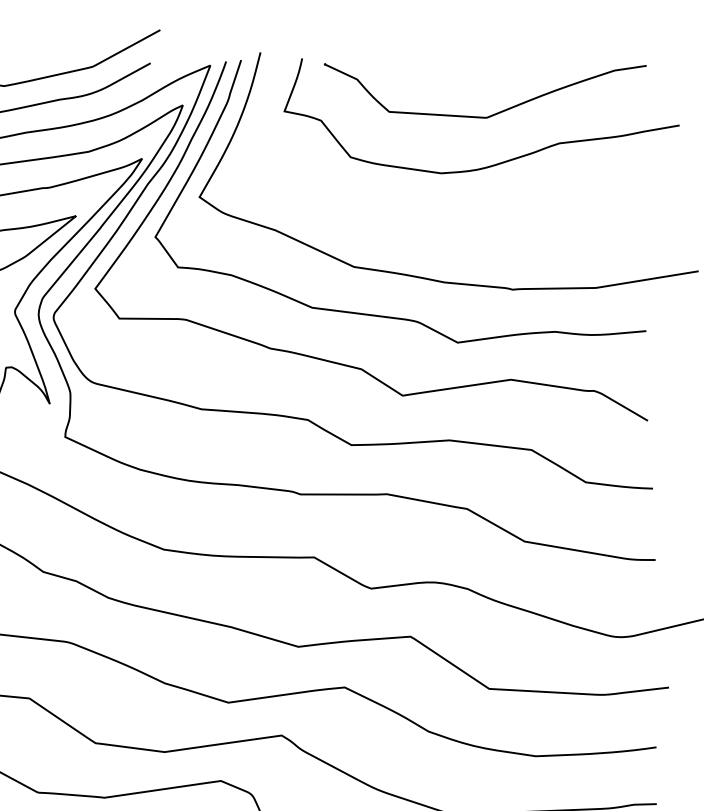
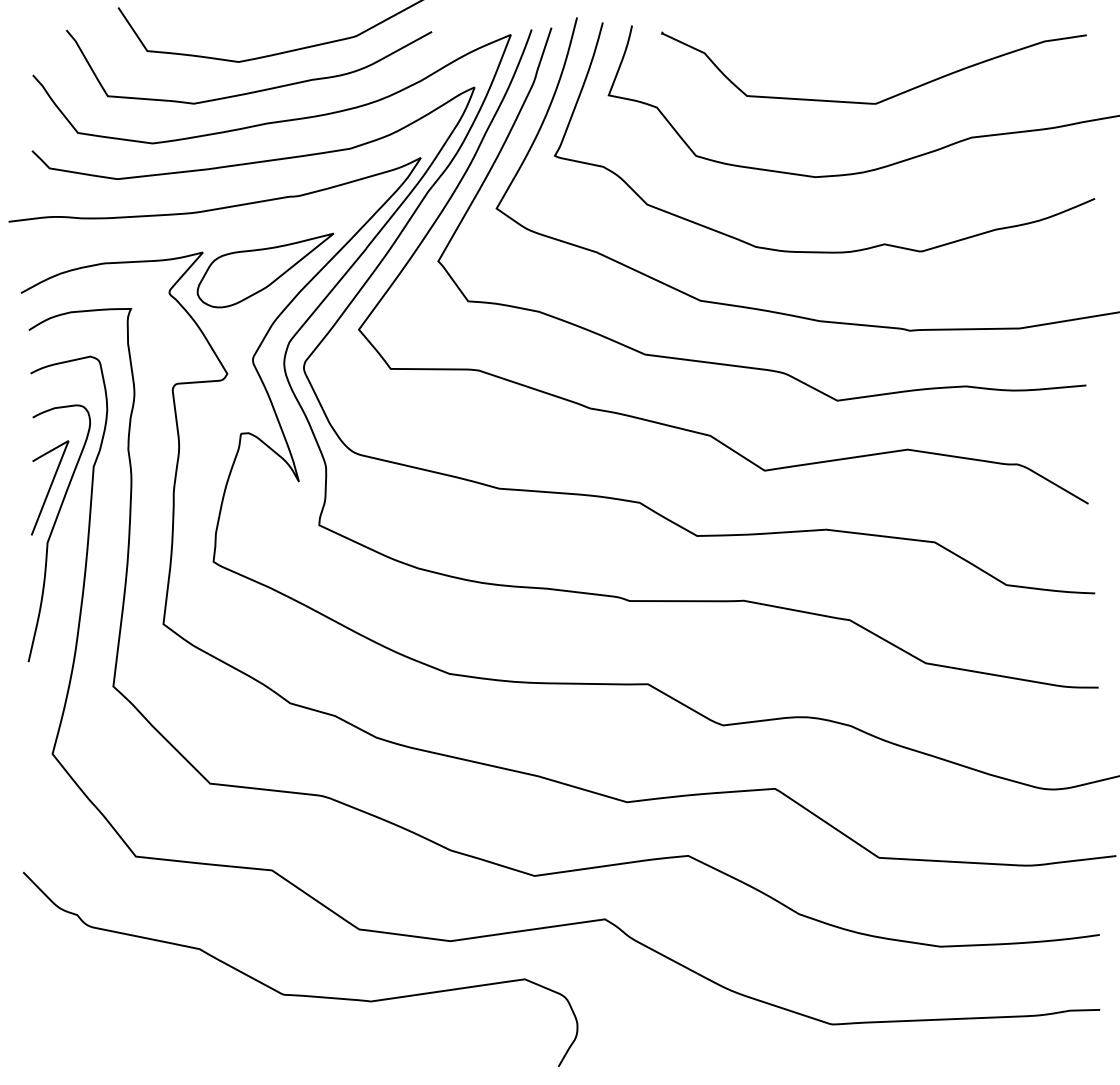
curve: (447, 229) -> (824, 251), added

